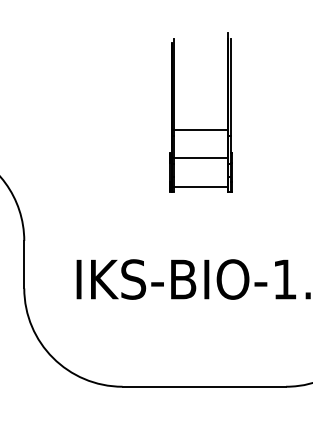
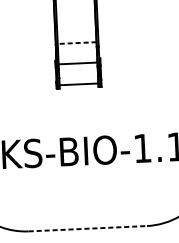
line: (201, 130) -> (77, 43), solid -> dashed
line: (204, 386) -> (87, 228), solid -> dashed

